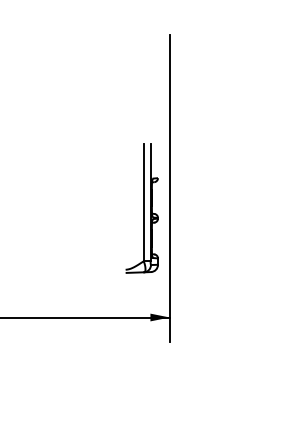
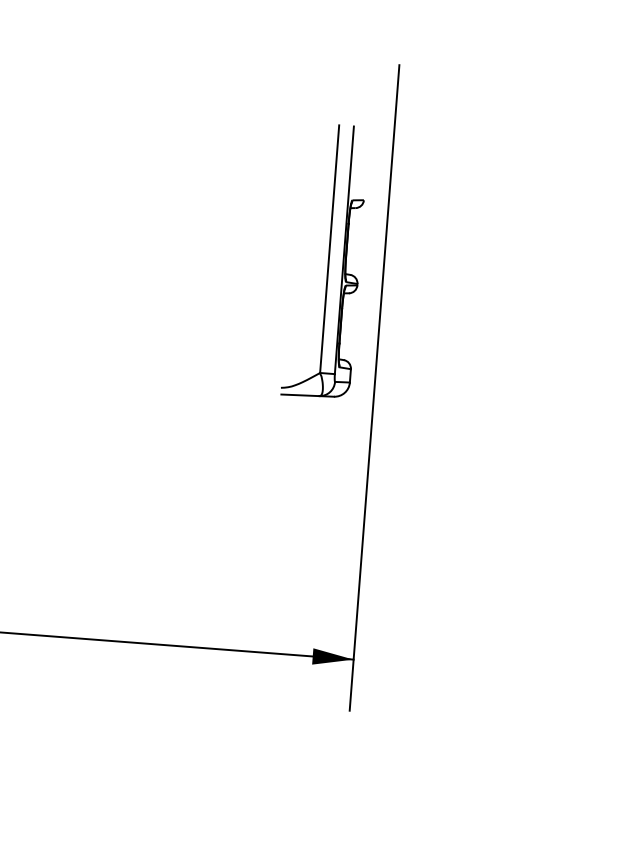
part: (141, 208) -> (324, 261), moved

